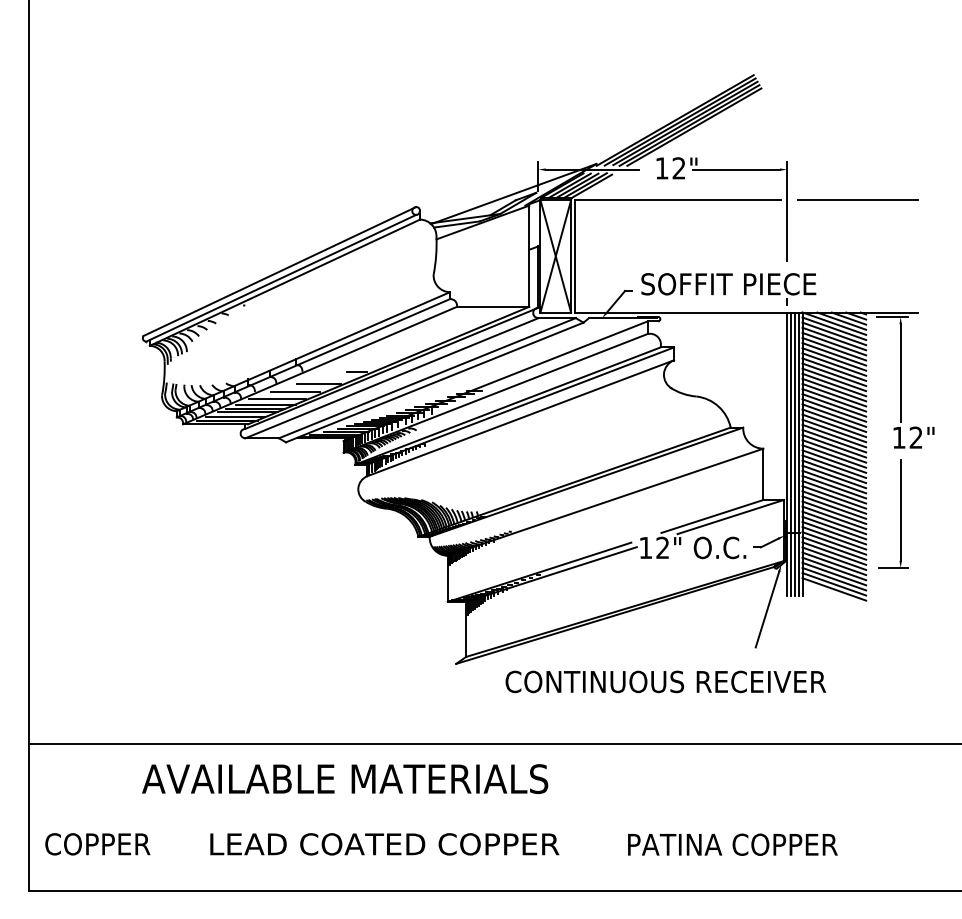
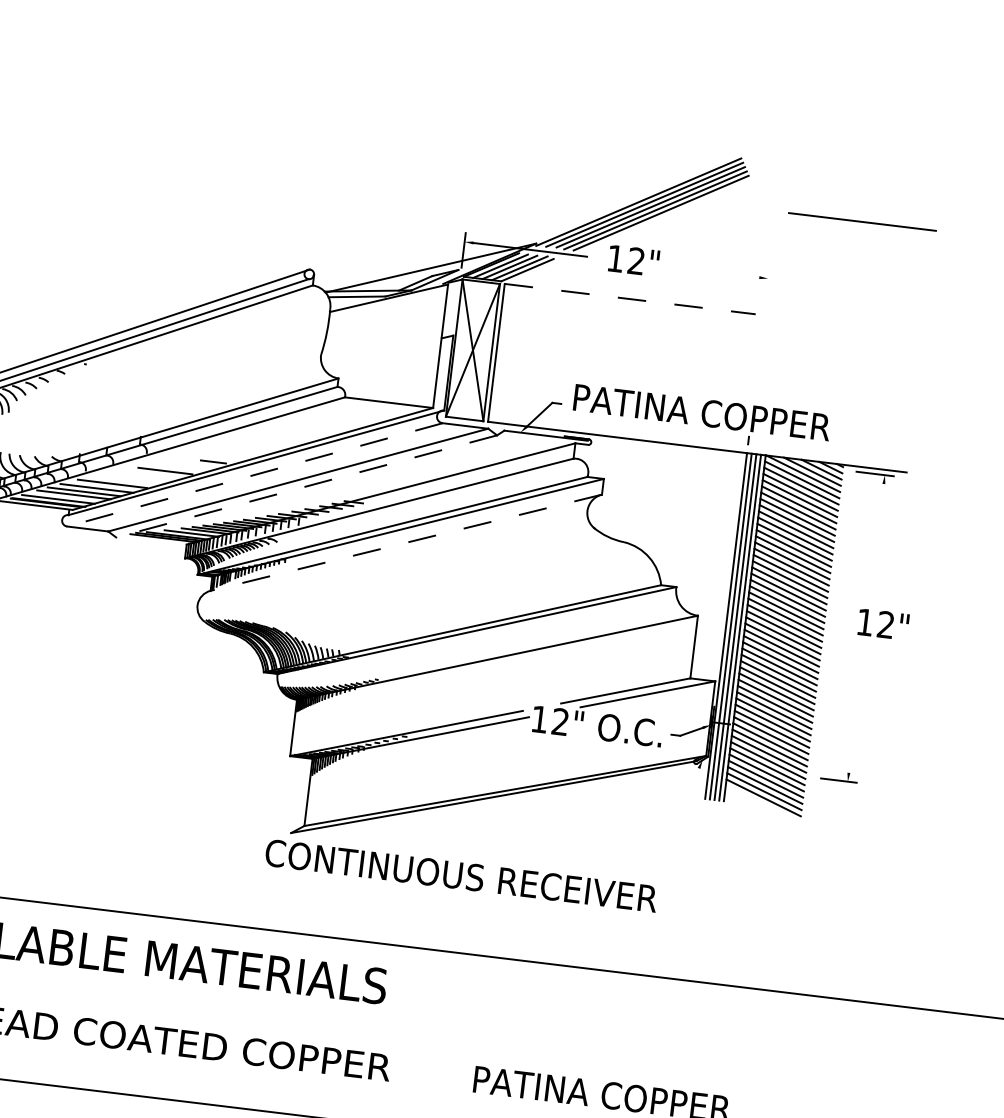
line: (735, 169) -> (705, 270), removed
line: (677, 199) -> (629, 298), solid -> dashed
line: (857, 199) -> (862, 221), moved
line: (787, 211) -> (762, 329), removed
text: (746, 284) -> (701, 412), SOFFIT PIECE -> PATINA COPPER
line: (900, 372) -> (876, 543), removed
line: (391, 378) -> (254, 475), solid -> dashed
line: (434, 382) -> (306, 486), solid -> dashed
line: (294, 391) -> (134, 476), removed
line: (520, 418) -> (405, 543), solid -> dashed
line: (900, 510) -> (856, 711), removed
line: (767, 609) -> (679, 812), removed
text: (665, 681) -> (461, 875), moved

